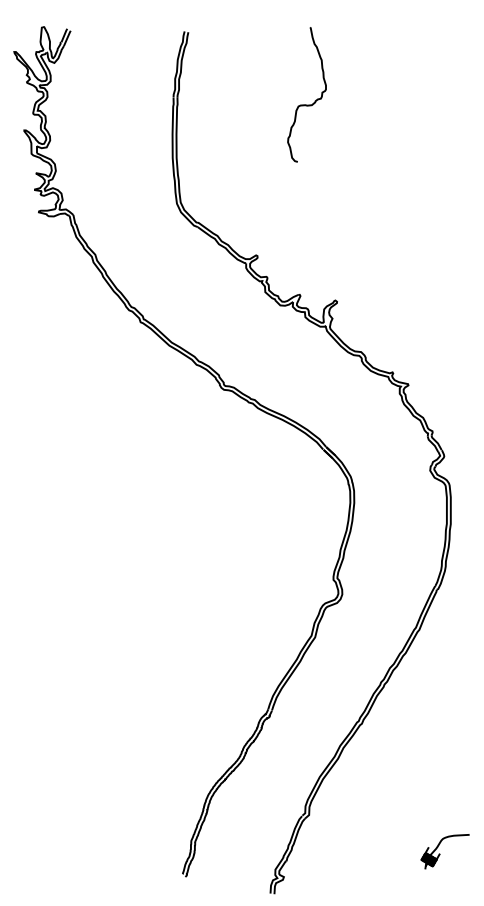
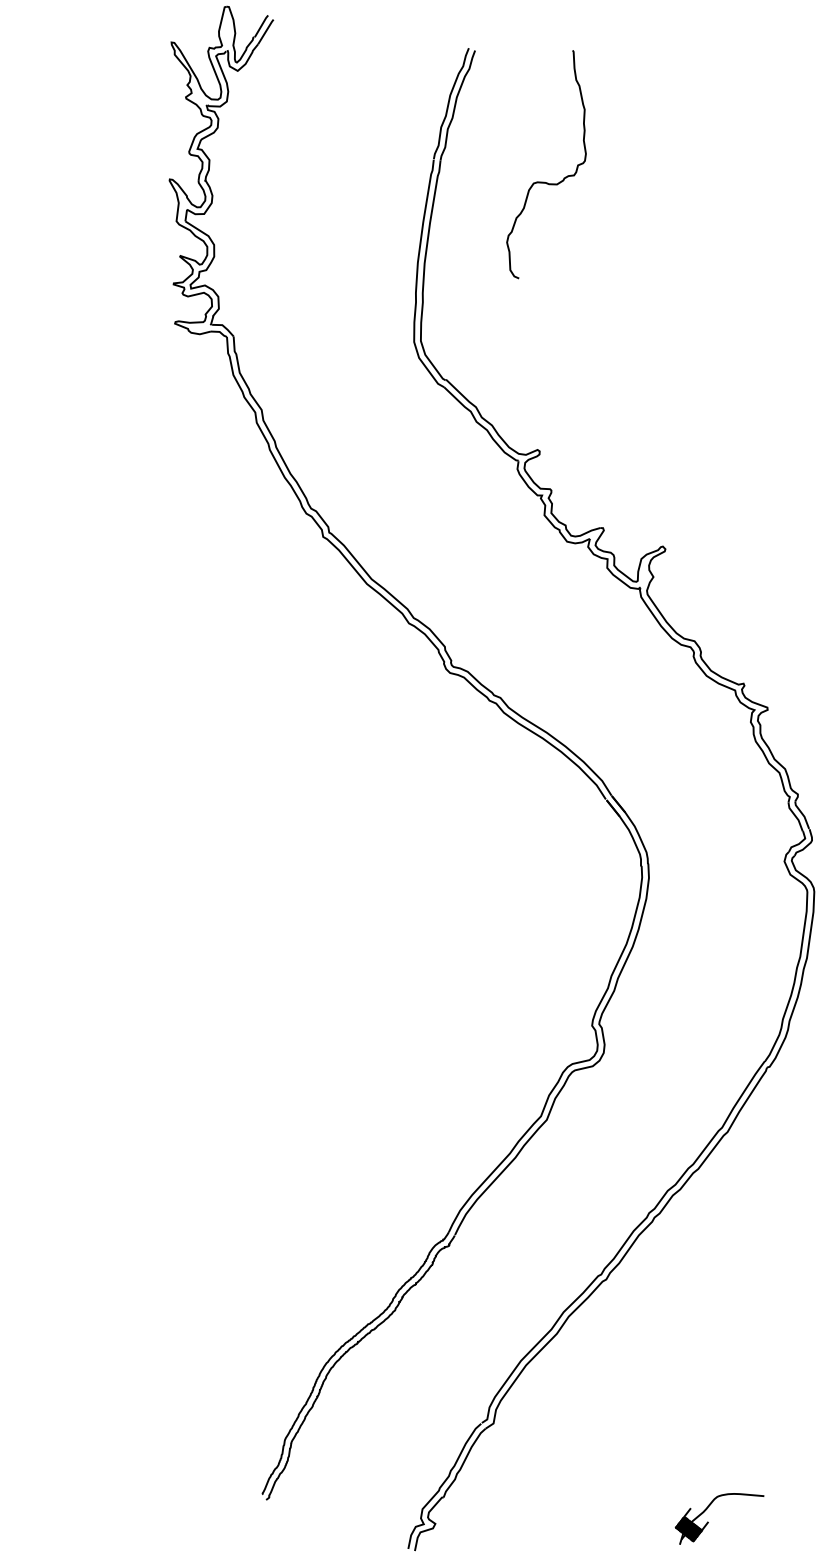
curve: (306, 104) -> (547, 181), moved

